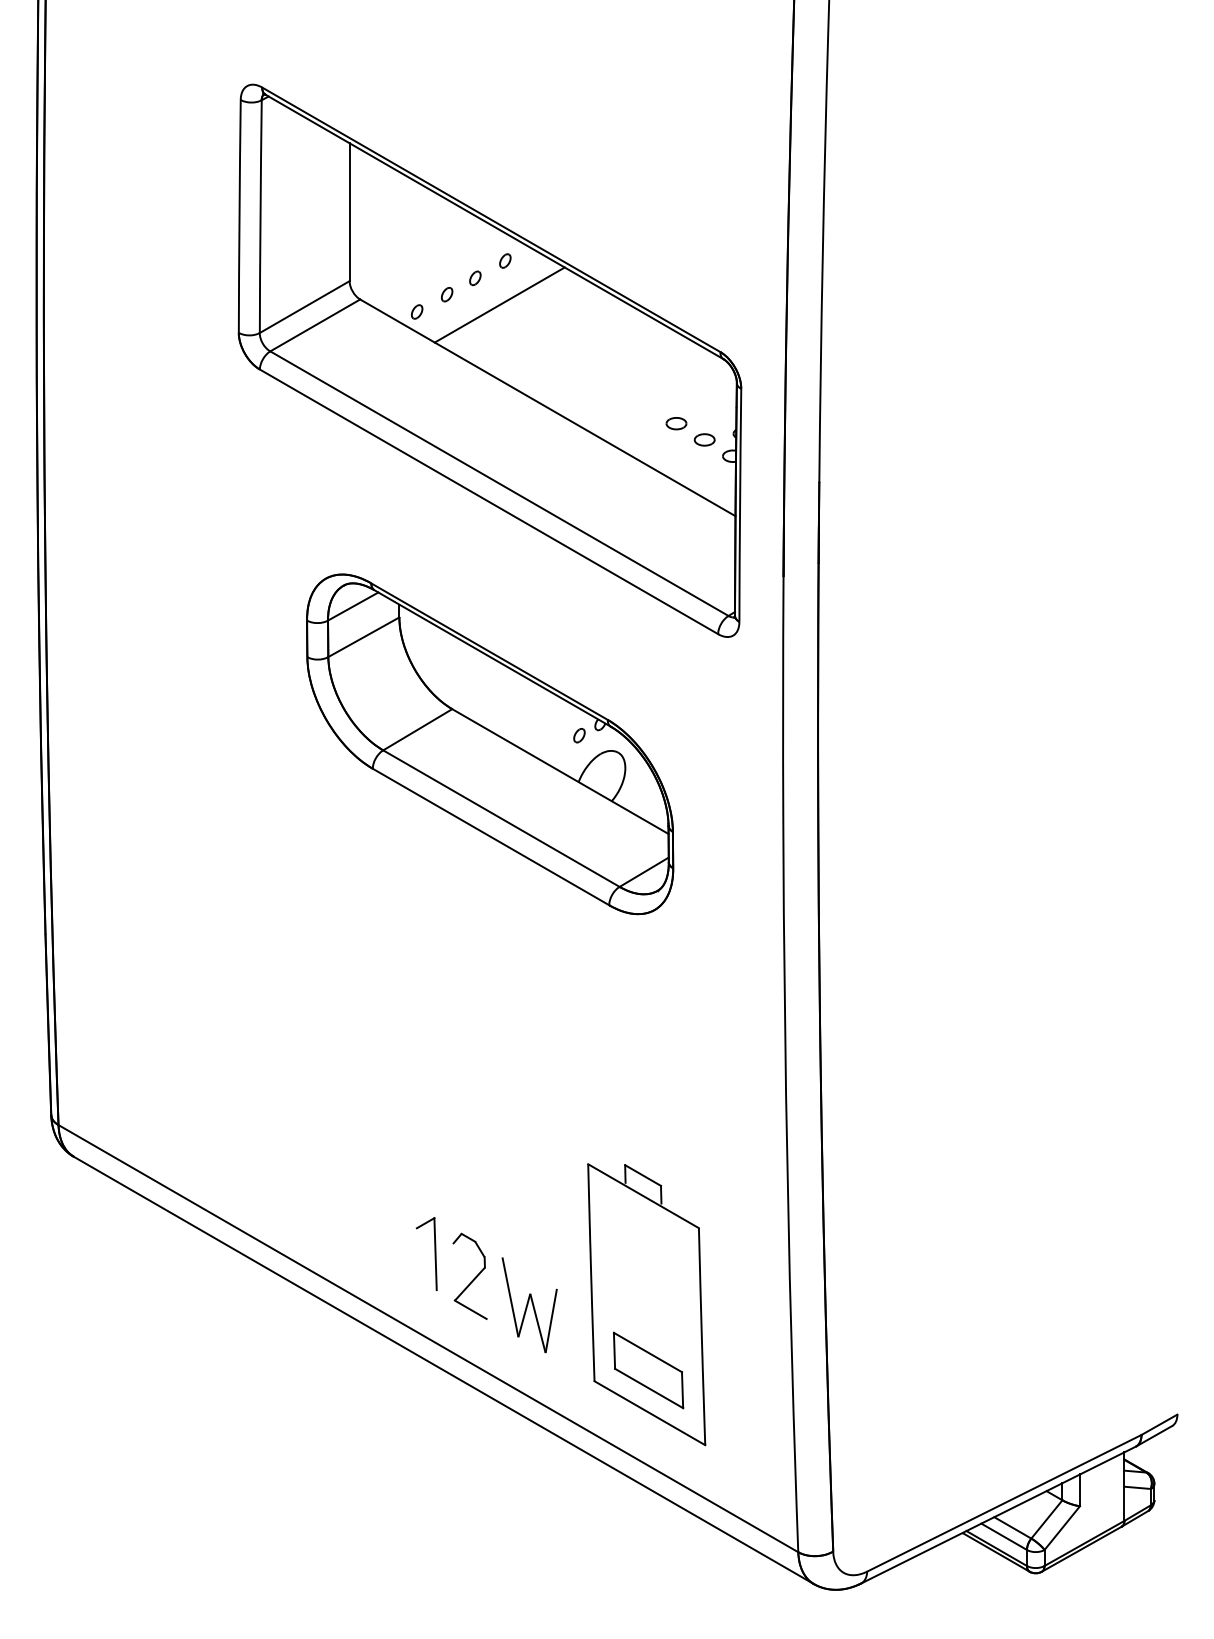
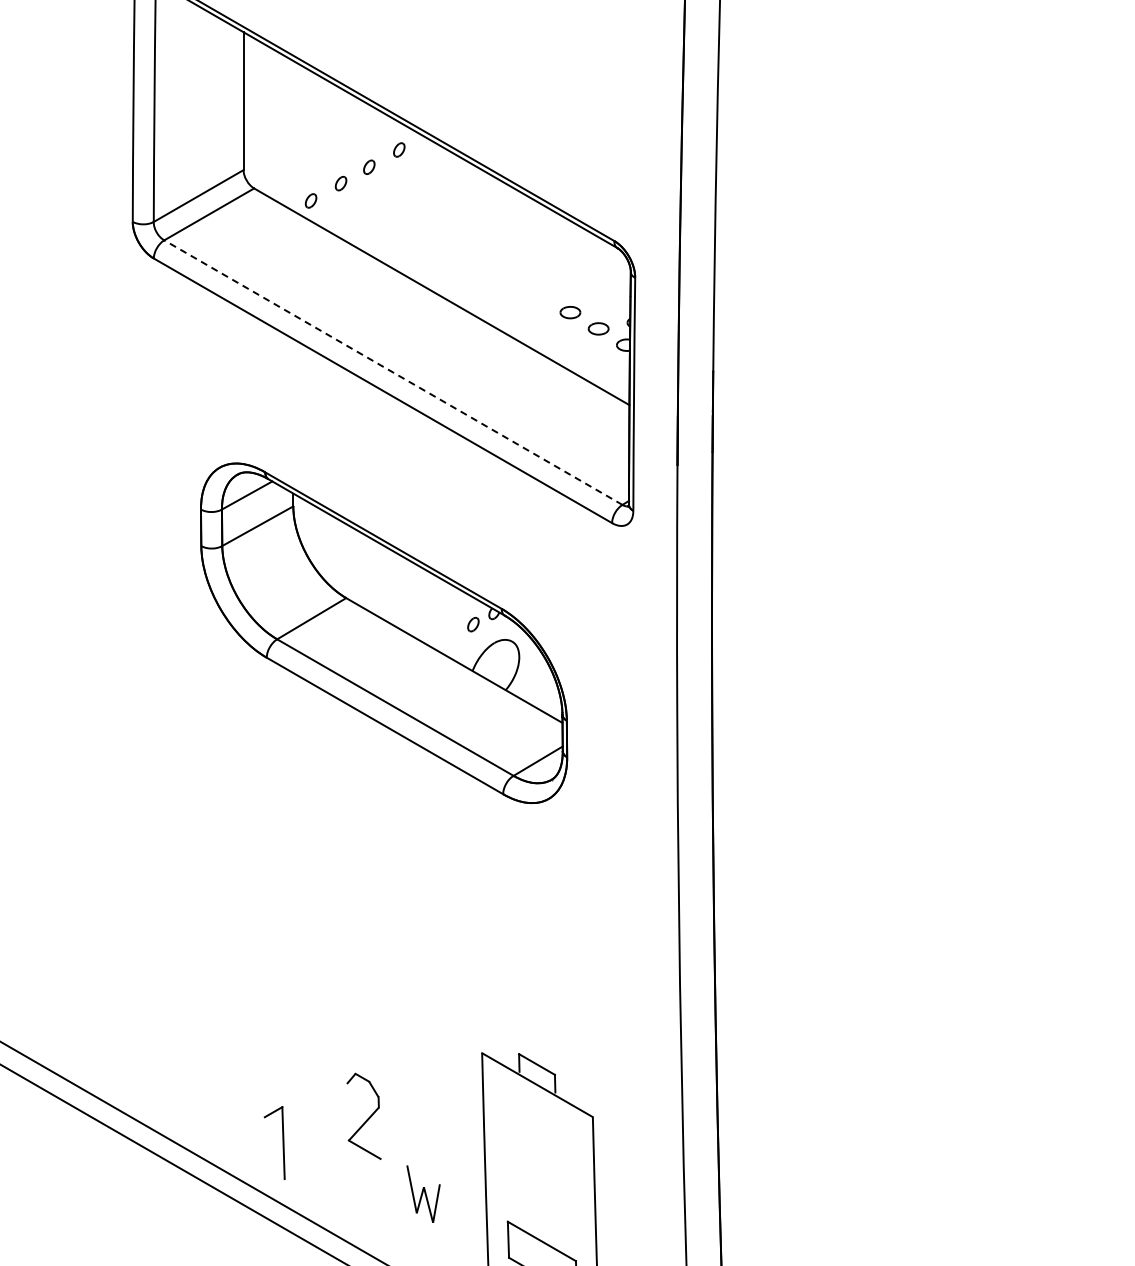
line: (499, 304) -> (393, 193), removed
line: (499, 483) -> (393, 372), solid -> dashed
part: (434, 1253) -> (282, 1142), moved
part: (469, 1275) -> (363, 1115), moved
part: (529, 1304) -> (423, 1193), size x0.6

